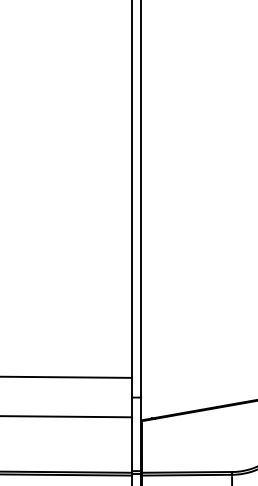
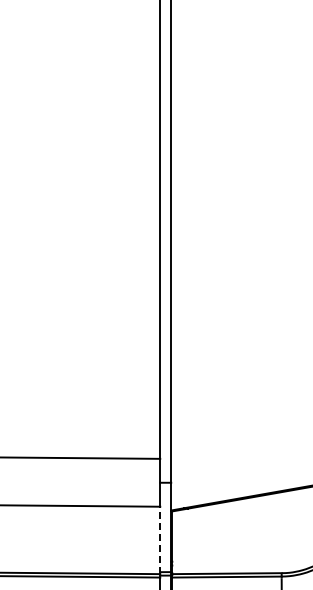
line: (132, 445) -> (160, 540), solid -> dashed

